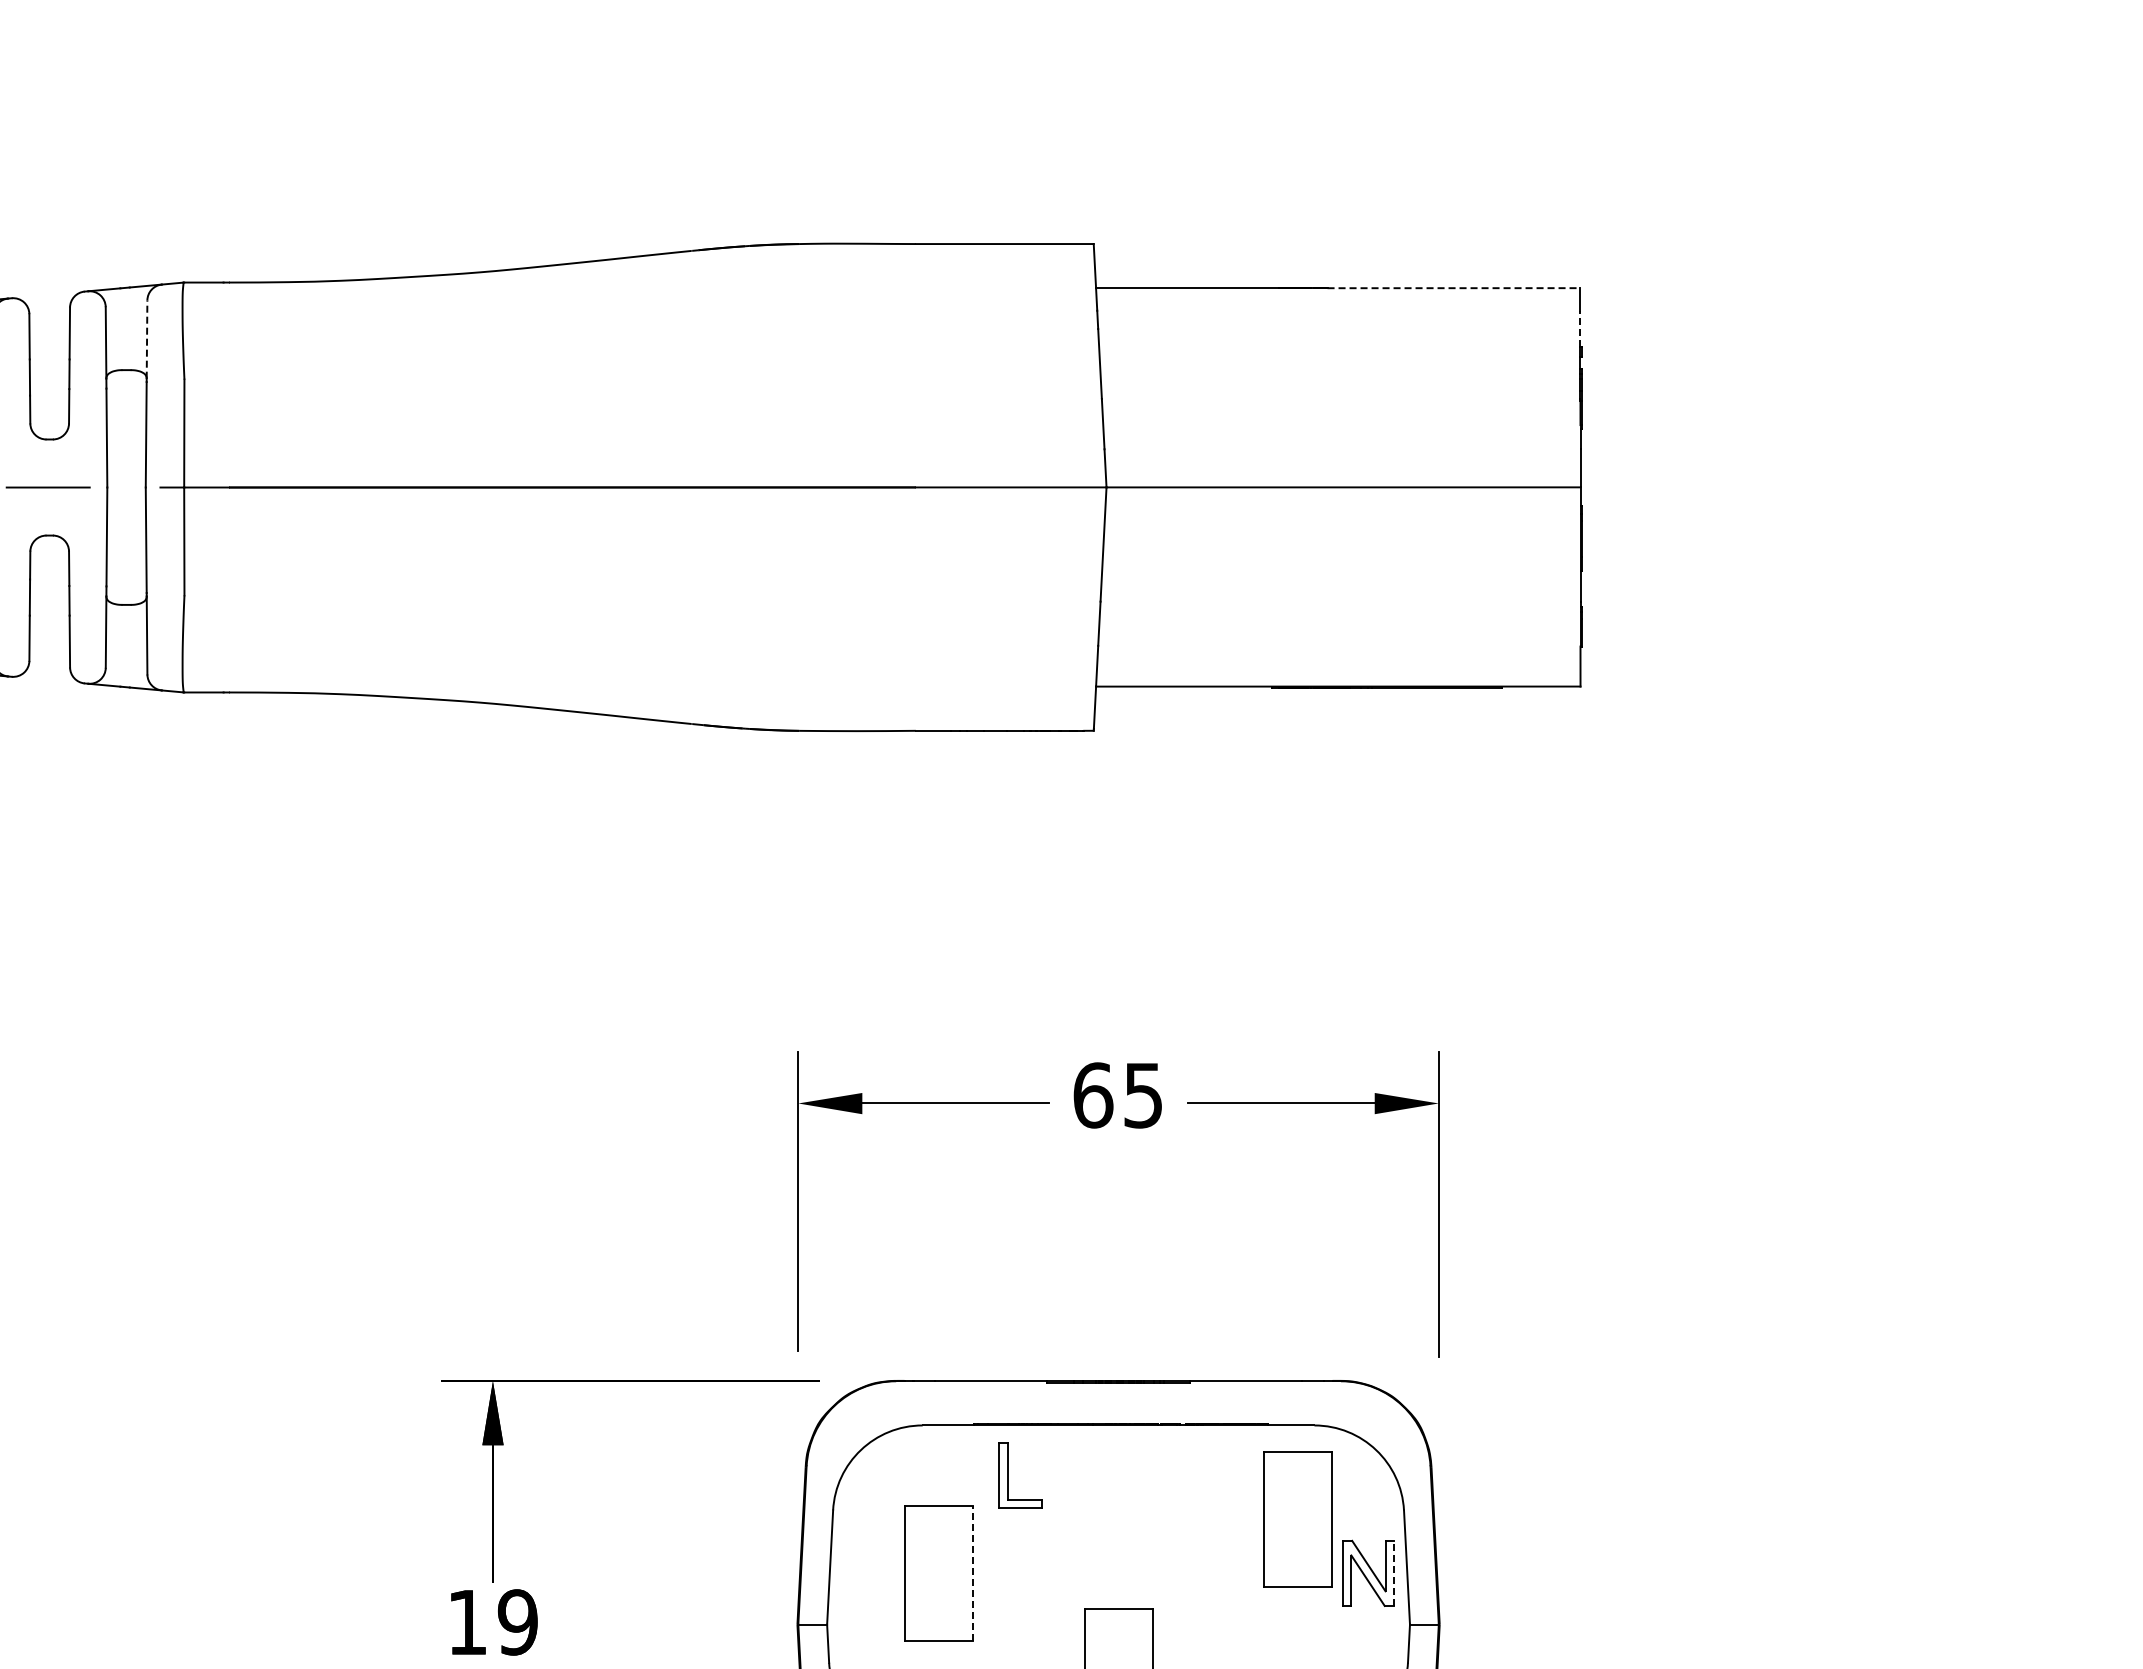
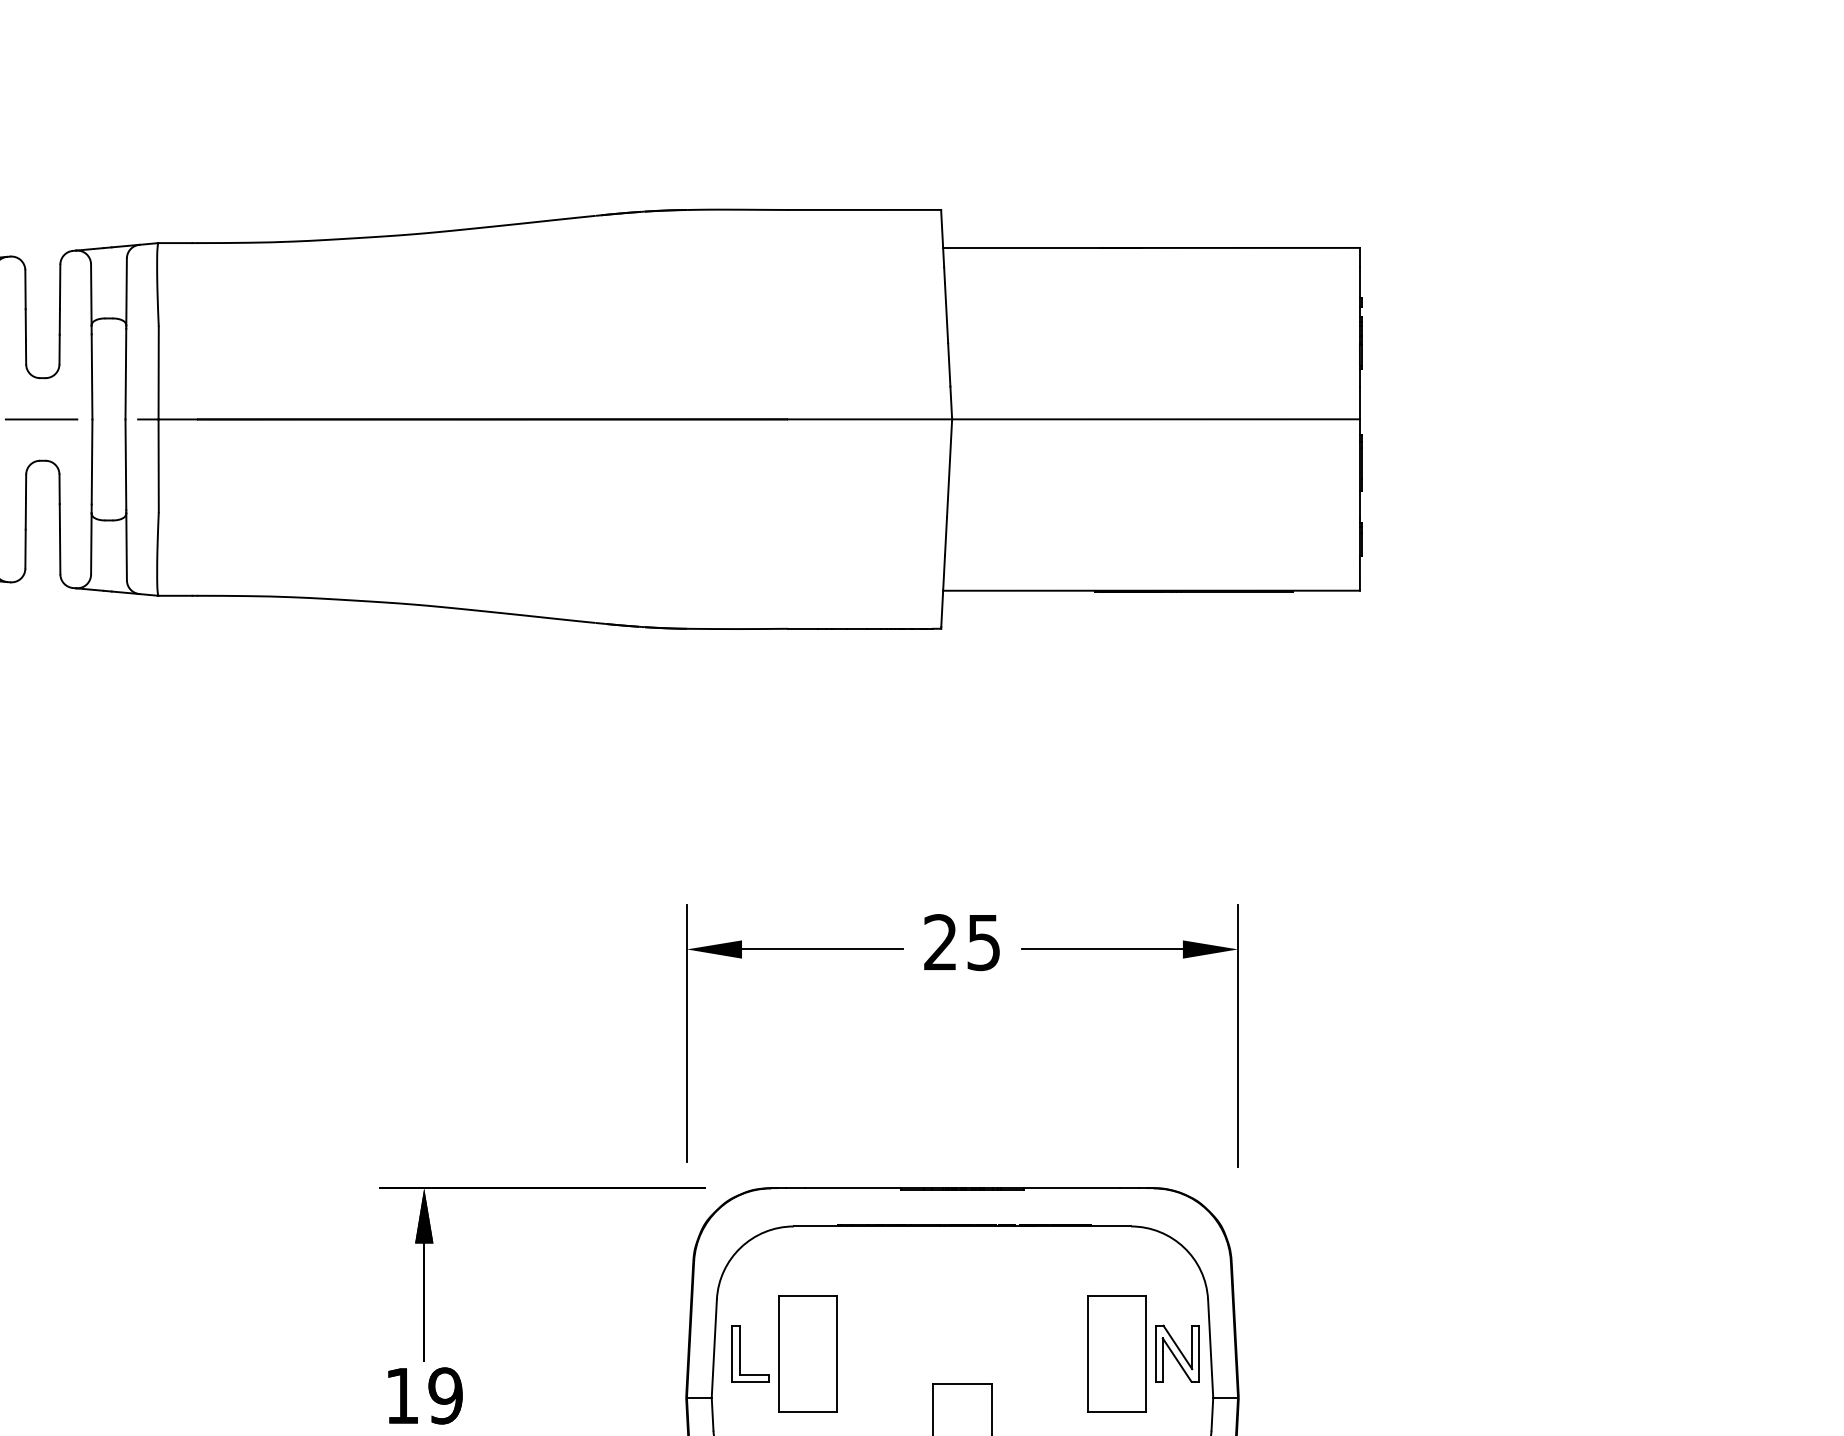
line: (1454, 288) -> (1251, 248), dashed -> solid
line: (1580, 328) -> (1359, 282), dashed -> solid
line: (147, 339) -> (126, 292), dashed -> solid
text: (1093, 1095) -> (940, 942), 65 -> 25
part: (1008, 1475) -> (740, 1353), moved
part: (1297, 1519) -> (1116, 1353), moved
line: (973, 1572) -> (837, 1352), dashed -> solid
line: (1393, 1573) -> (1199, 1353), dashed -> solid

